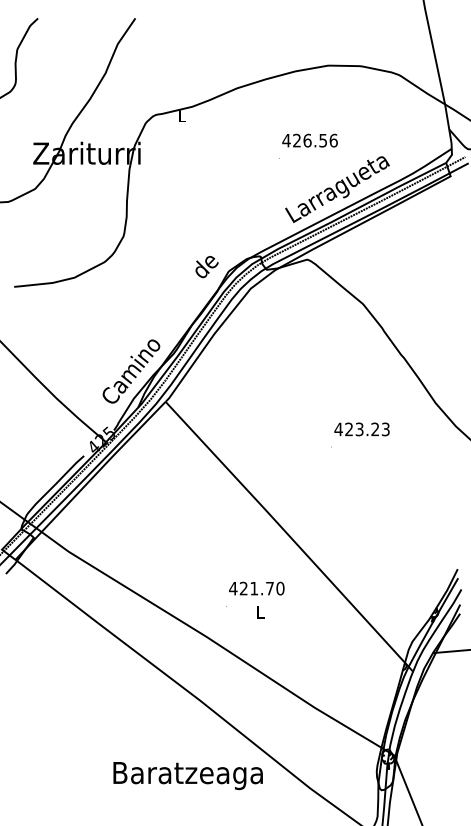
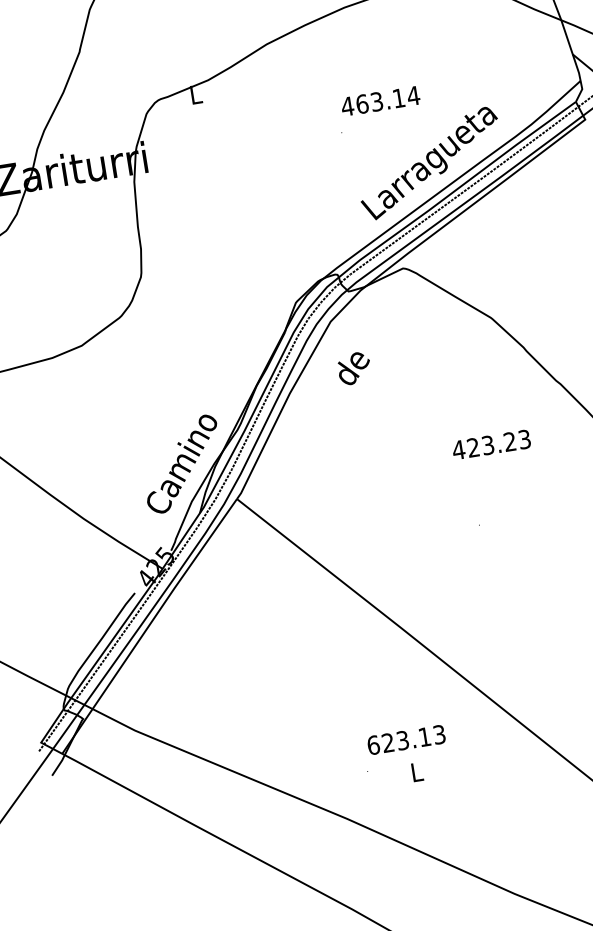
text: (315, 140) -> (388, 99), 426.56 -> 463.14
text: (206, 267) -> (353, 369), moved
text: (361, 429) -> (490, 445), moved
text: (256, 588) -> (405, 739), 421.70 -> 623.13

